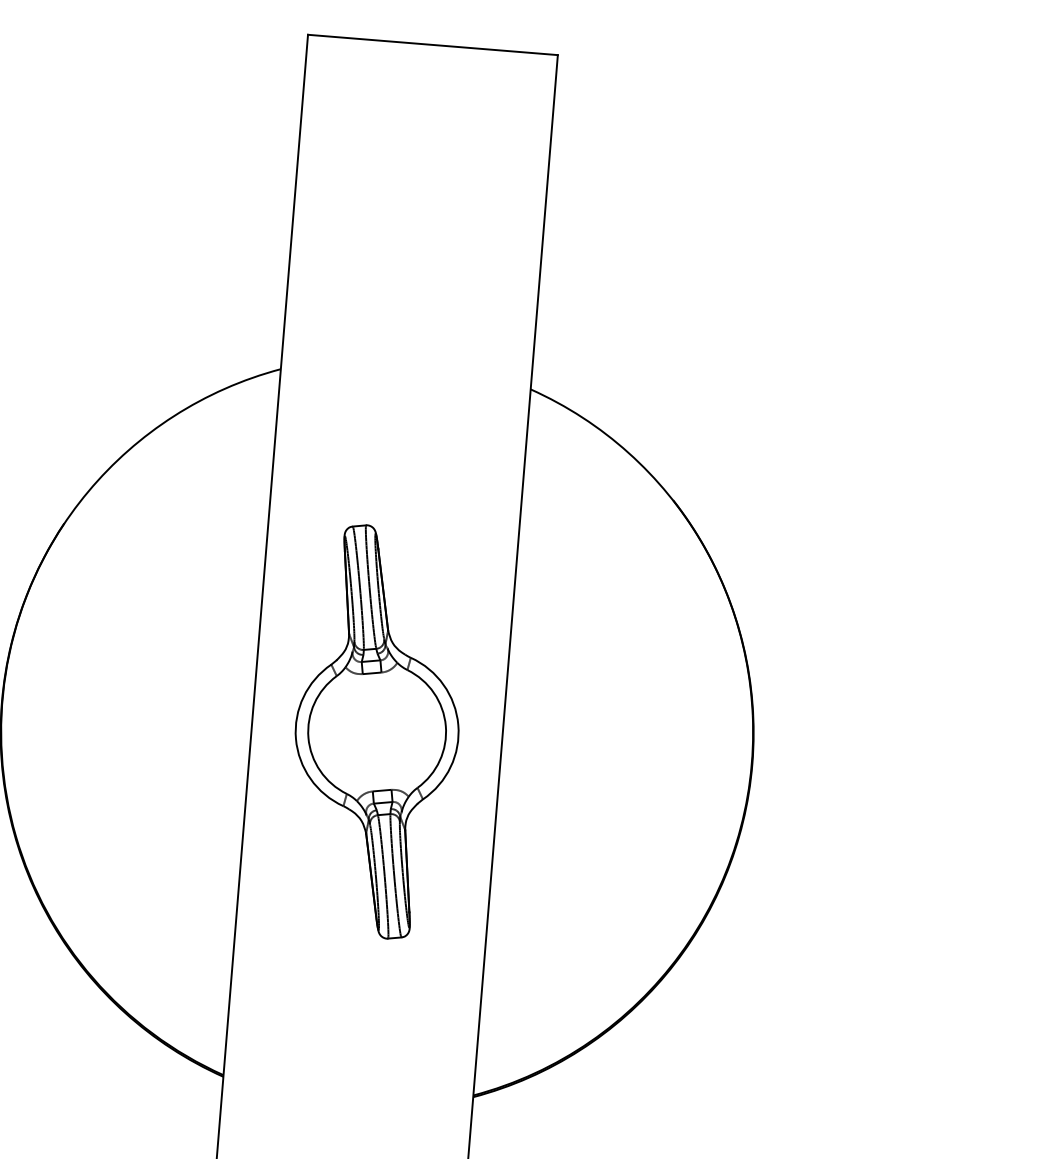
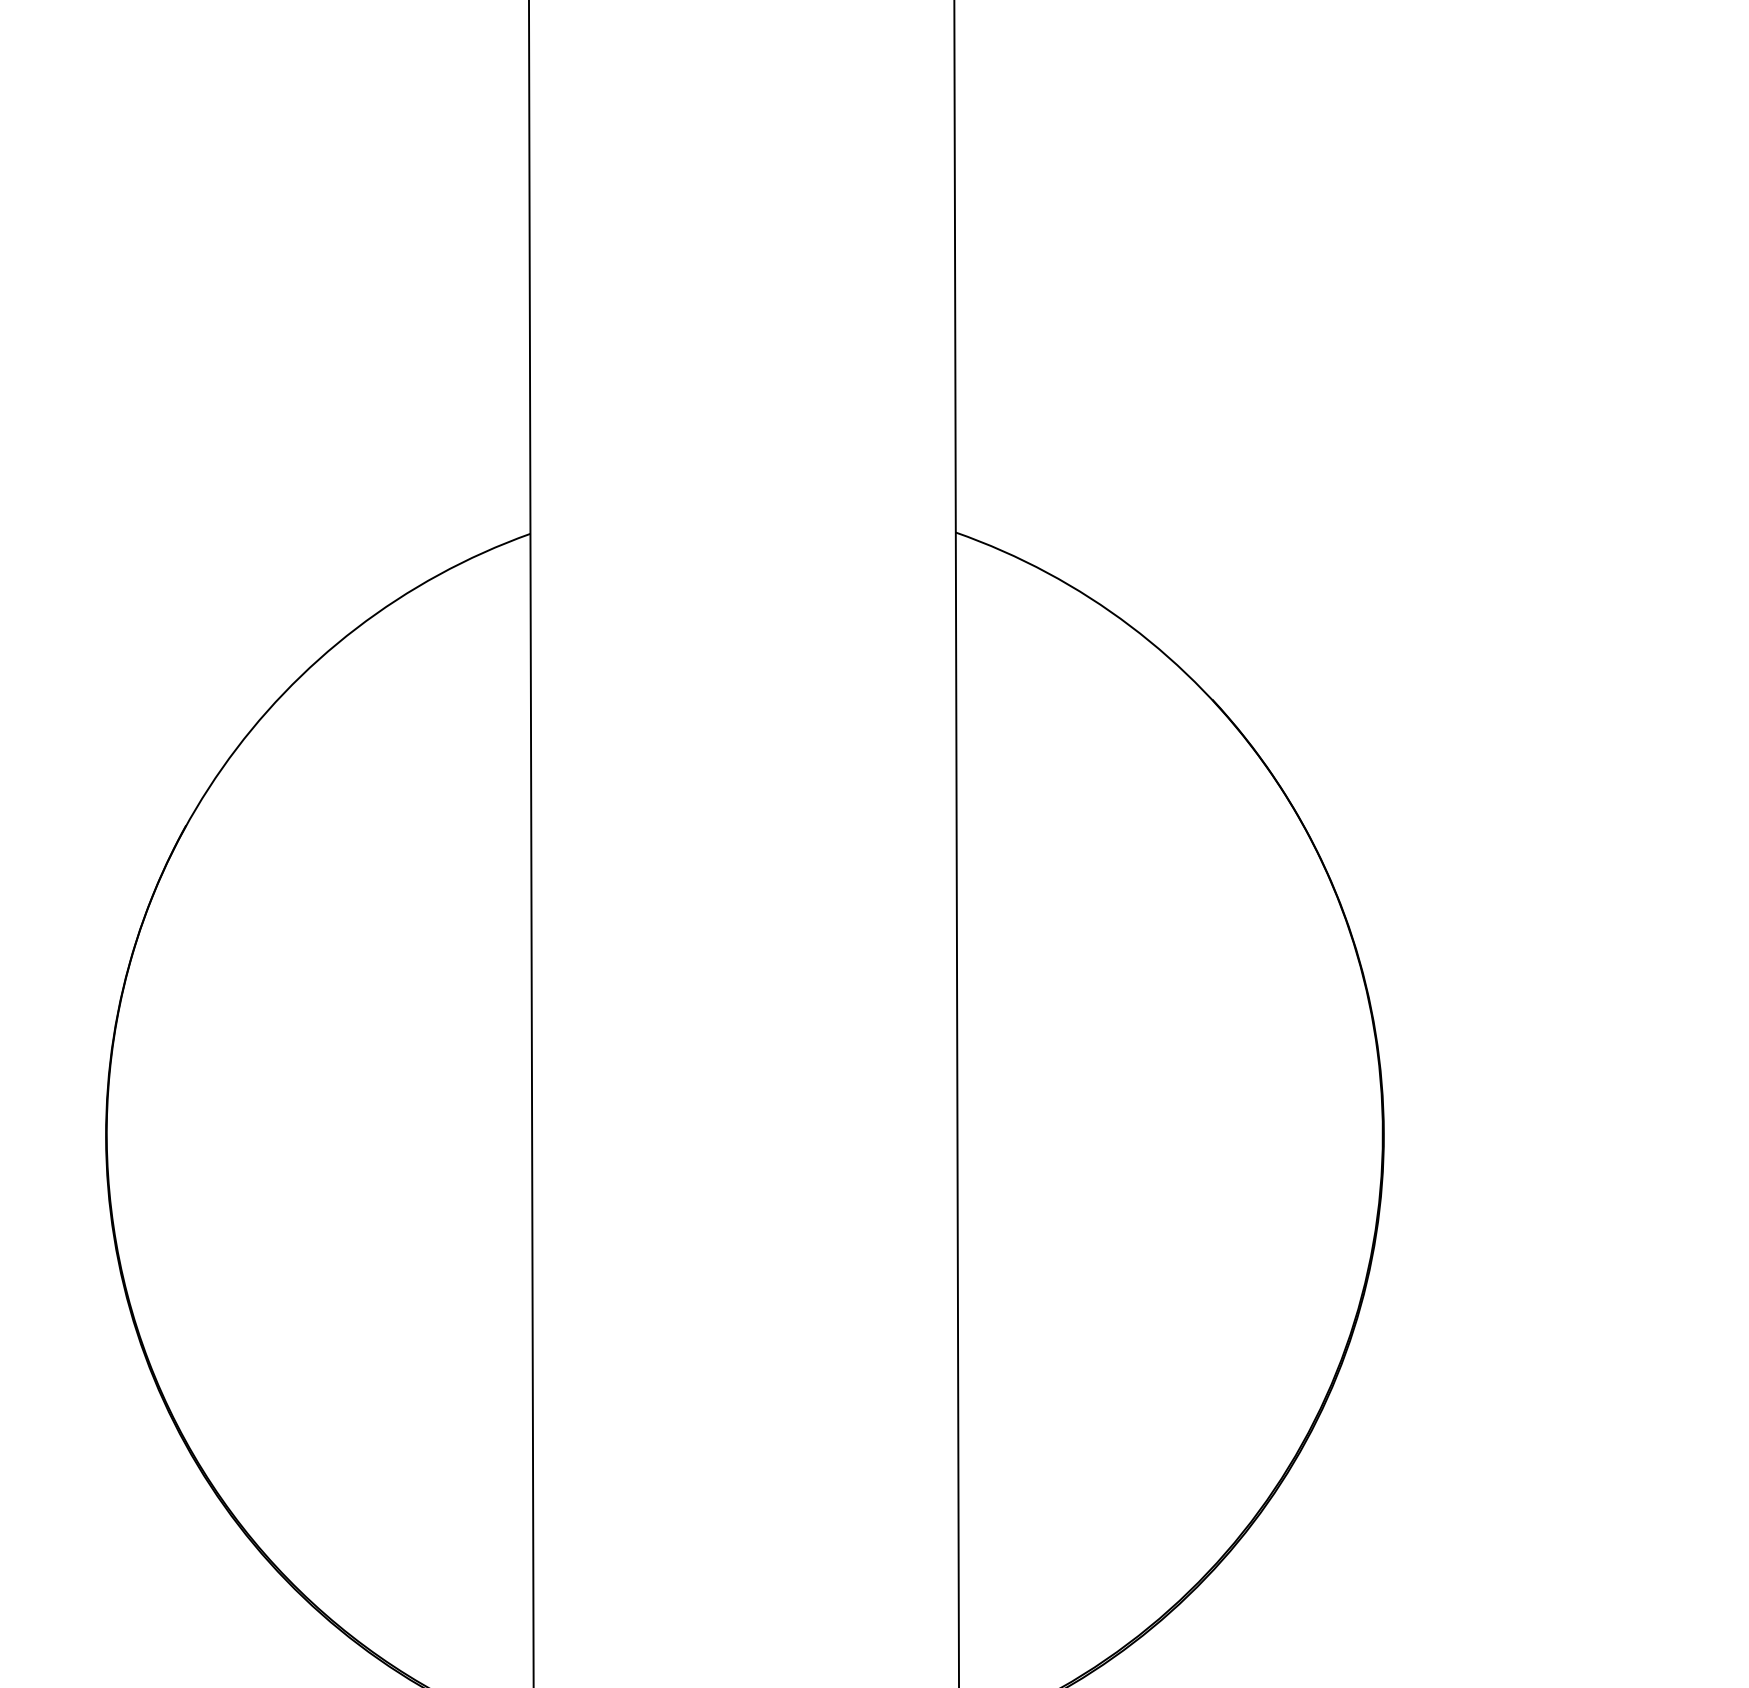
part: (376, 731) -> (743, 1132), removed

